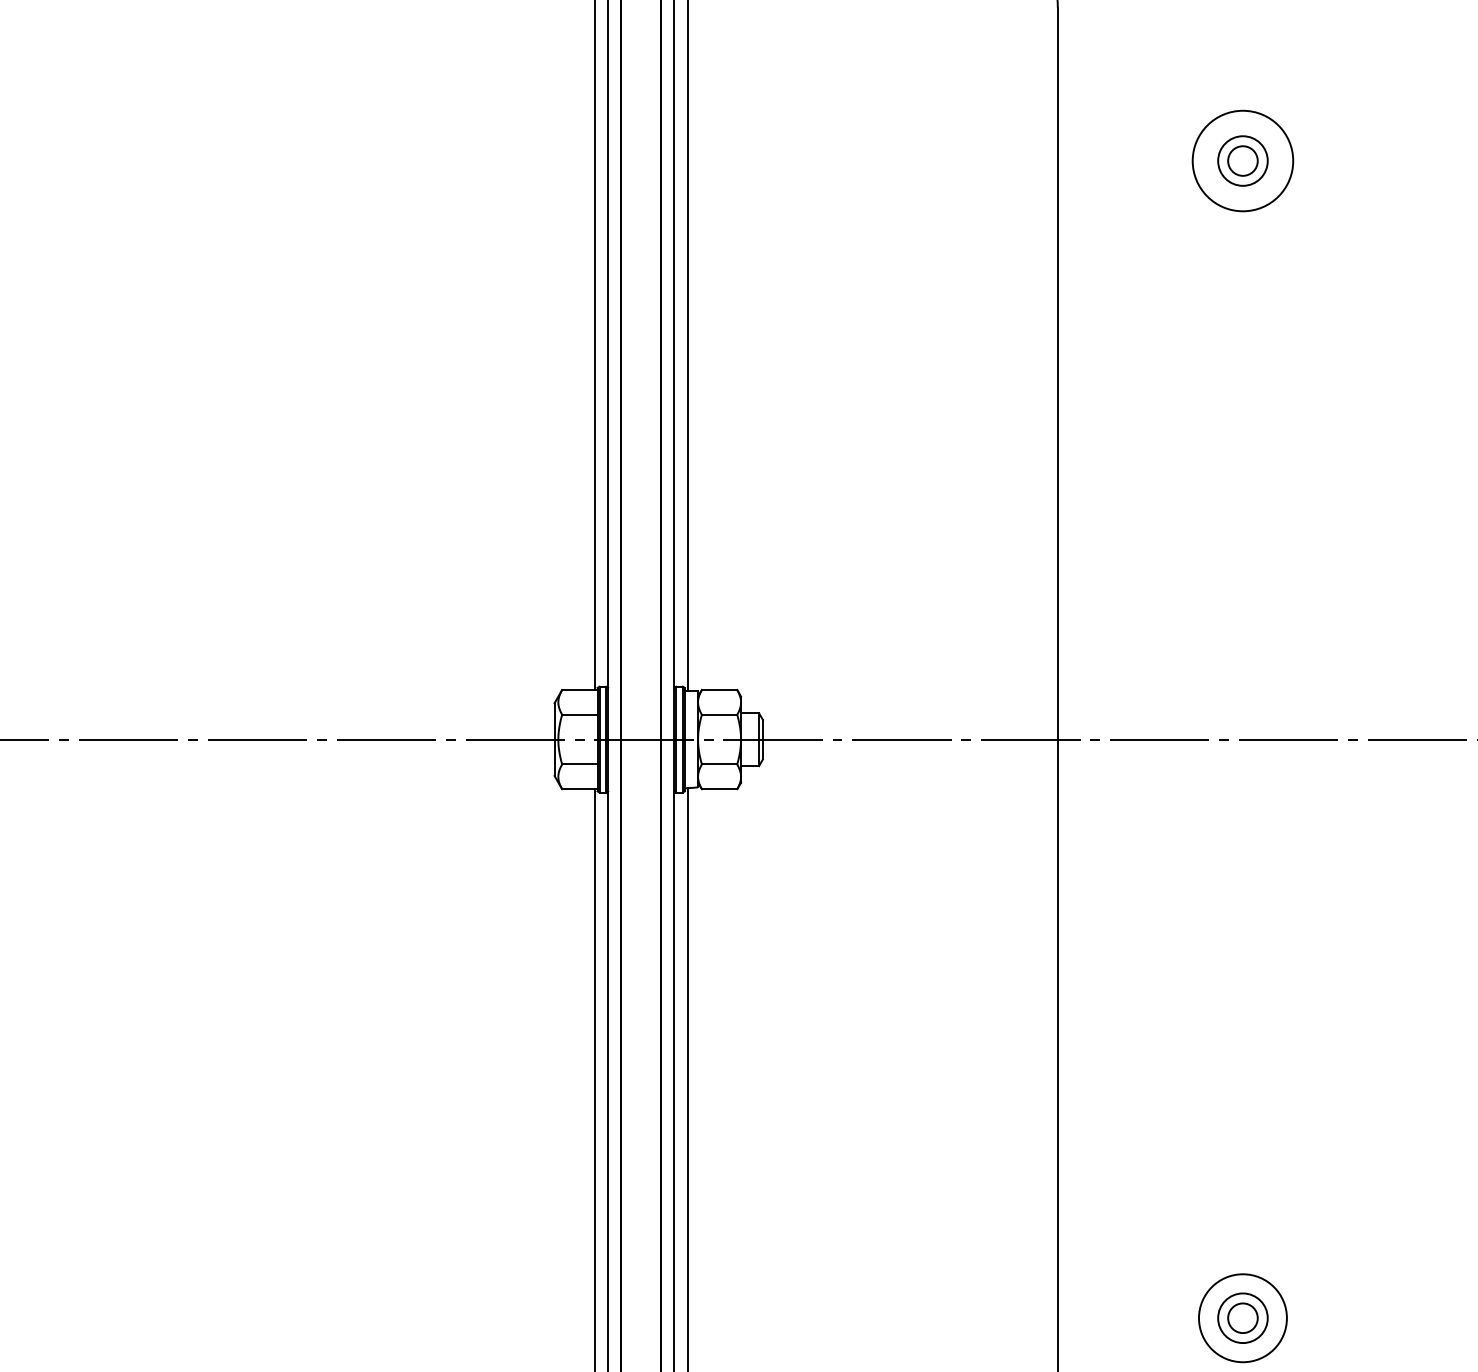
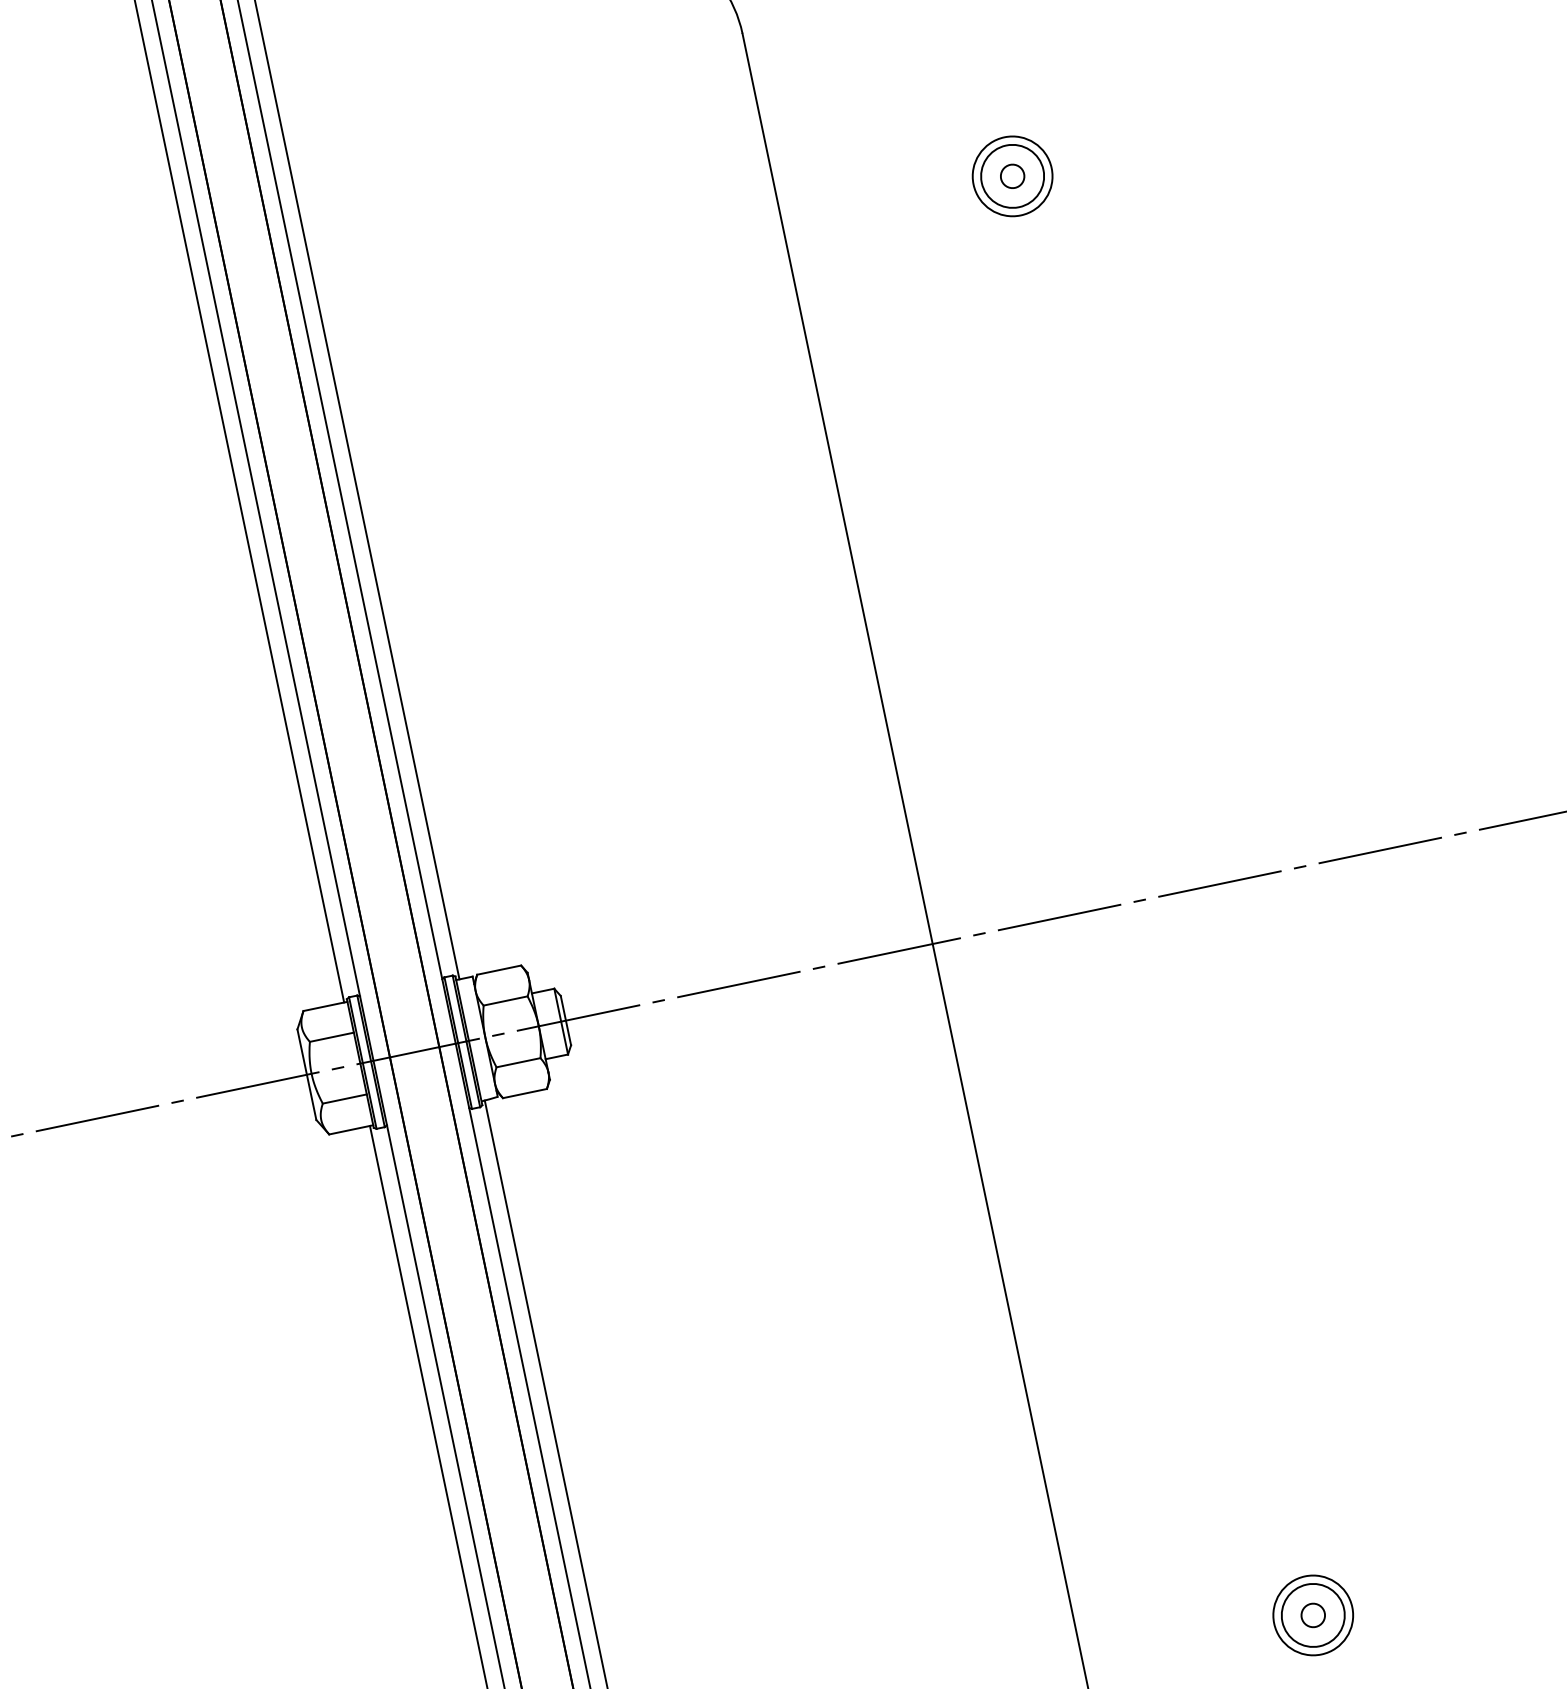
circle: (1242, 160) -> (1011, 175), size x0.62
circle: (1242, 160) -> (1011, 175), size x0.62
circle: (1242, 1317) -> (1312, 1614), size x0.71
circle: (1242, 1318) -> (1312, 1615), size x0.62

